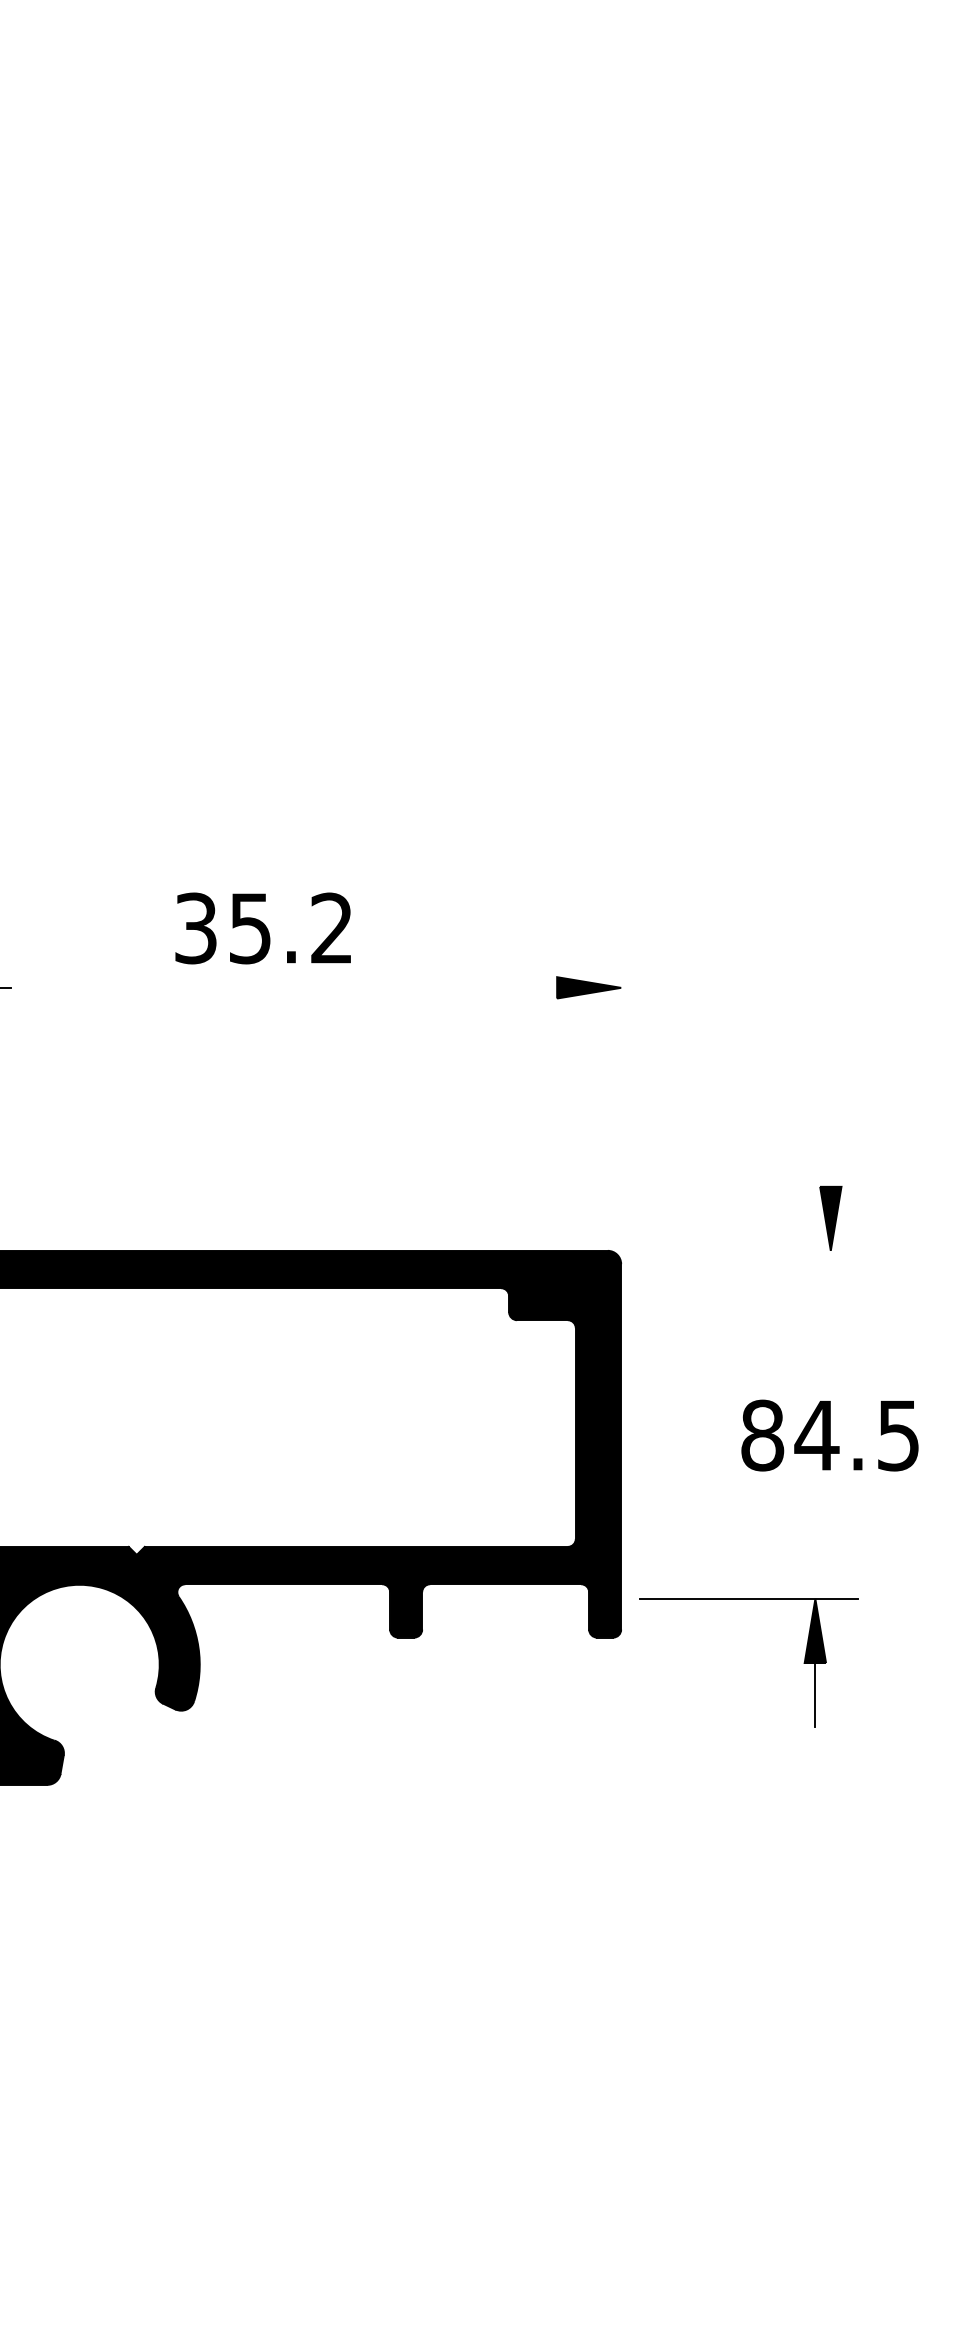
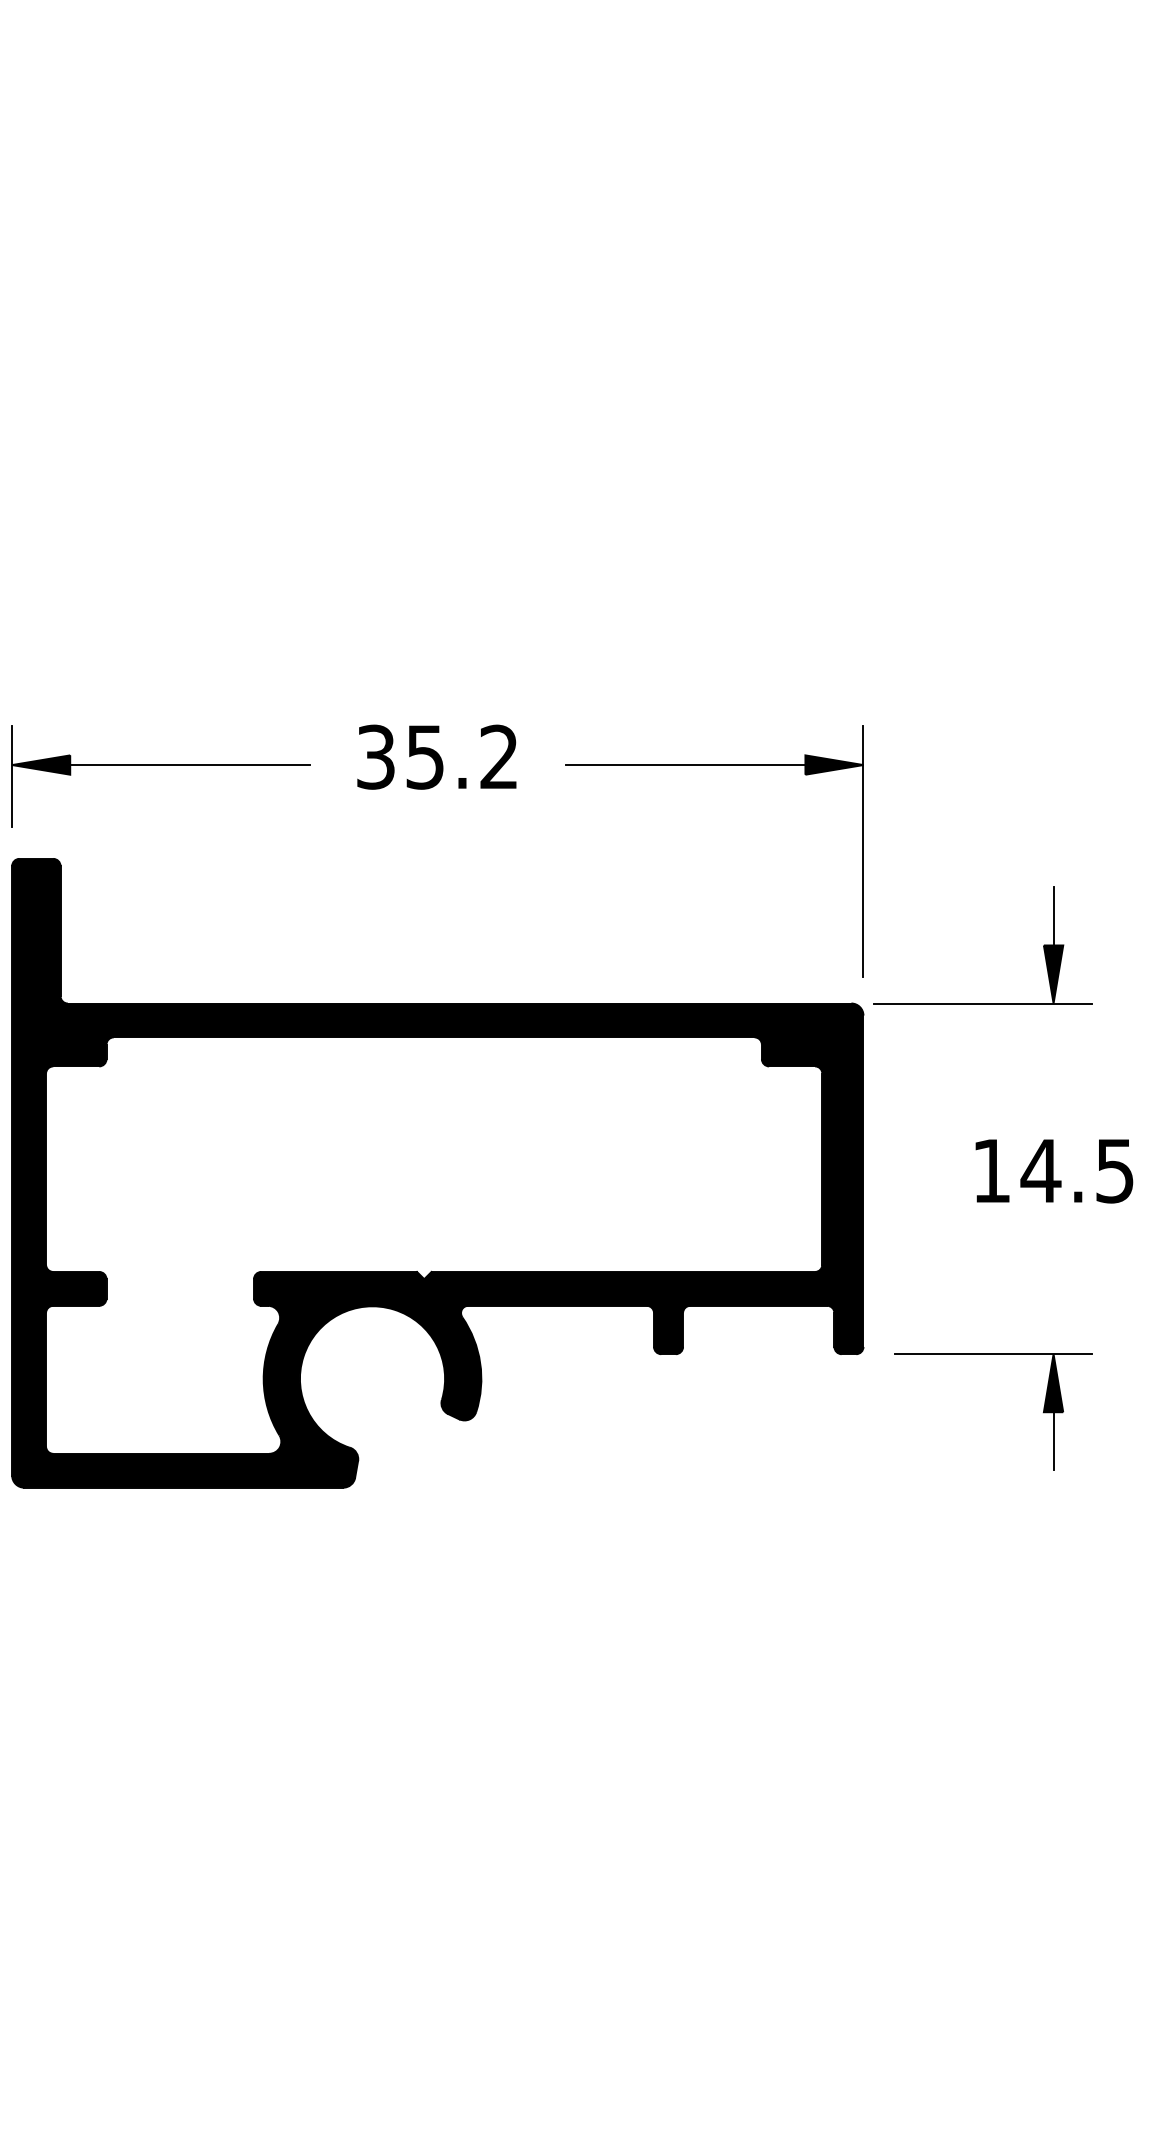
text: (262, 927) -> (436, 756), moved
line: (424, 988) -> (685, 765), added
line: (621, 1083) -> (863, 851), added
line: (830, 1154) -> (1053, 916), added
line: (753, 1250) -> (983, 1003), added
text: (762, 1435) -> (991, 1170), 84.5 -> 14.5
part: (804, 1662) -> (1043, 1411), moved

